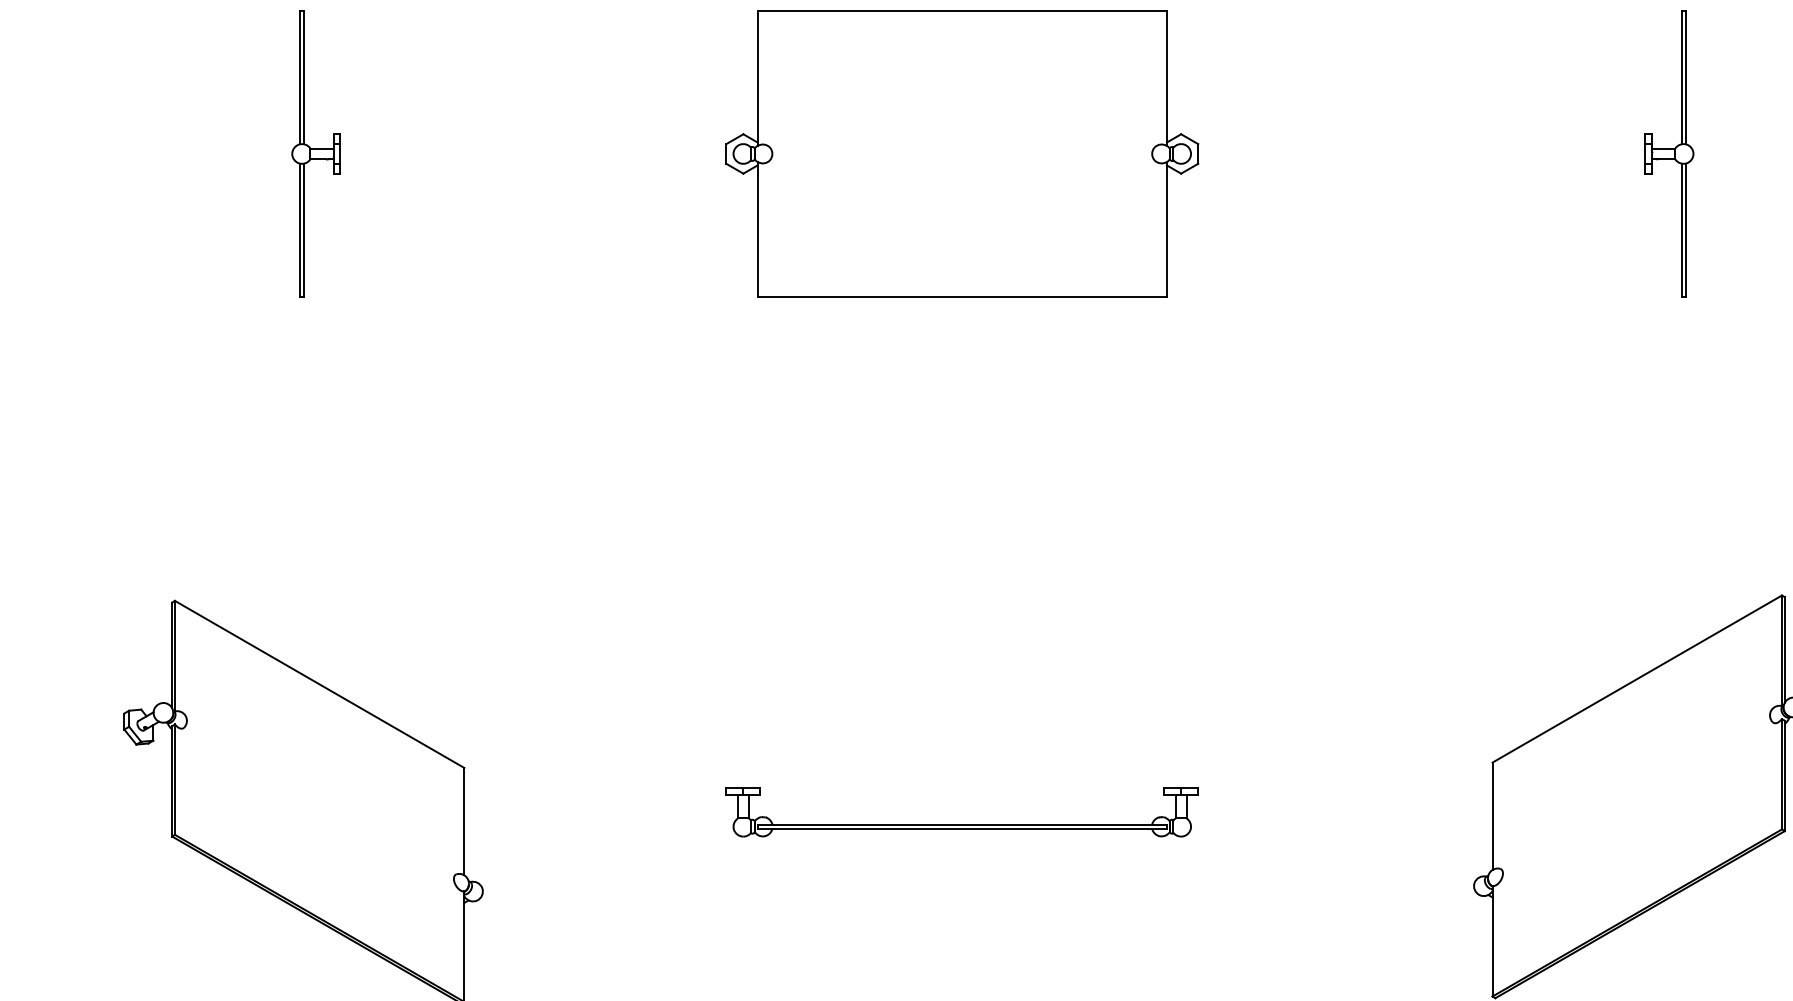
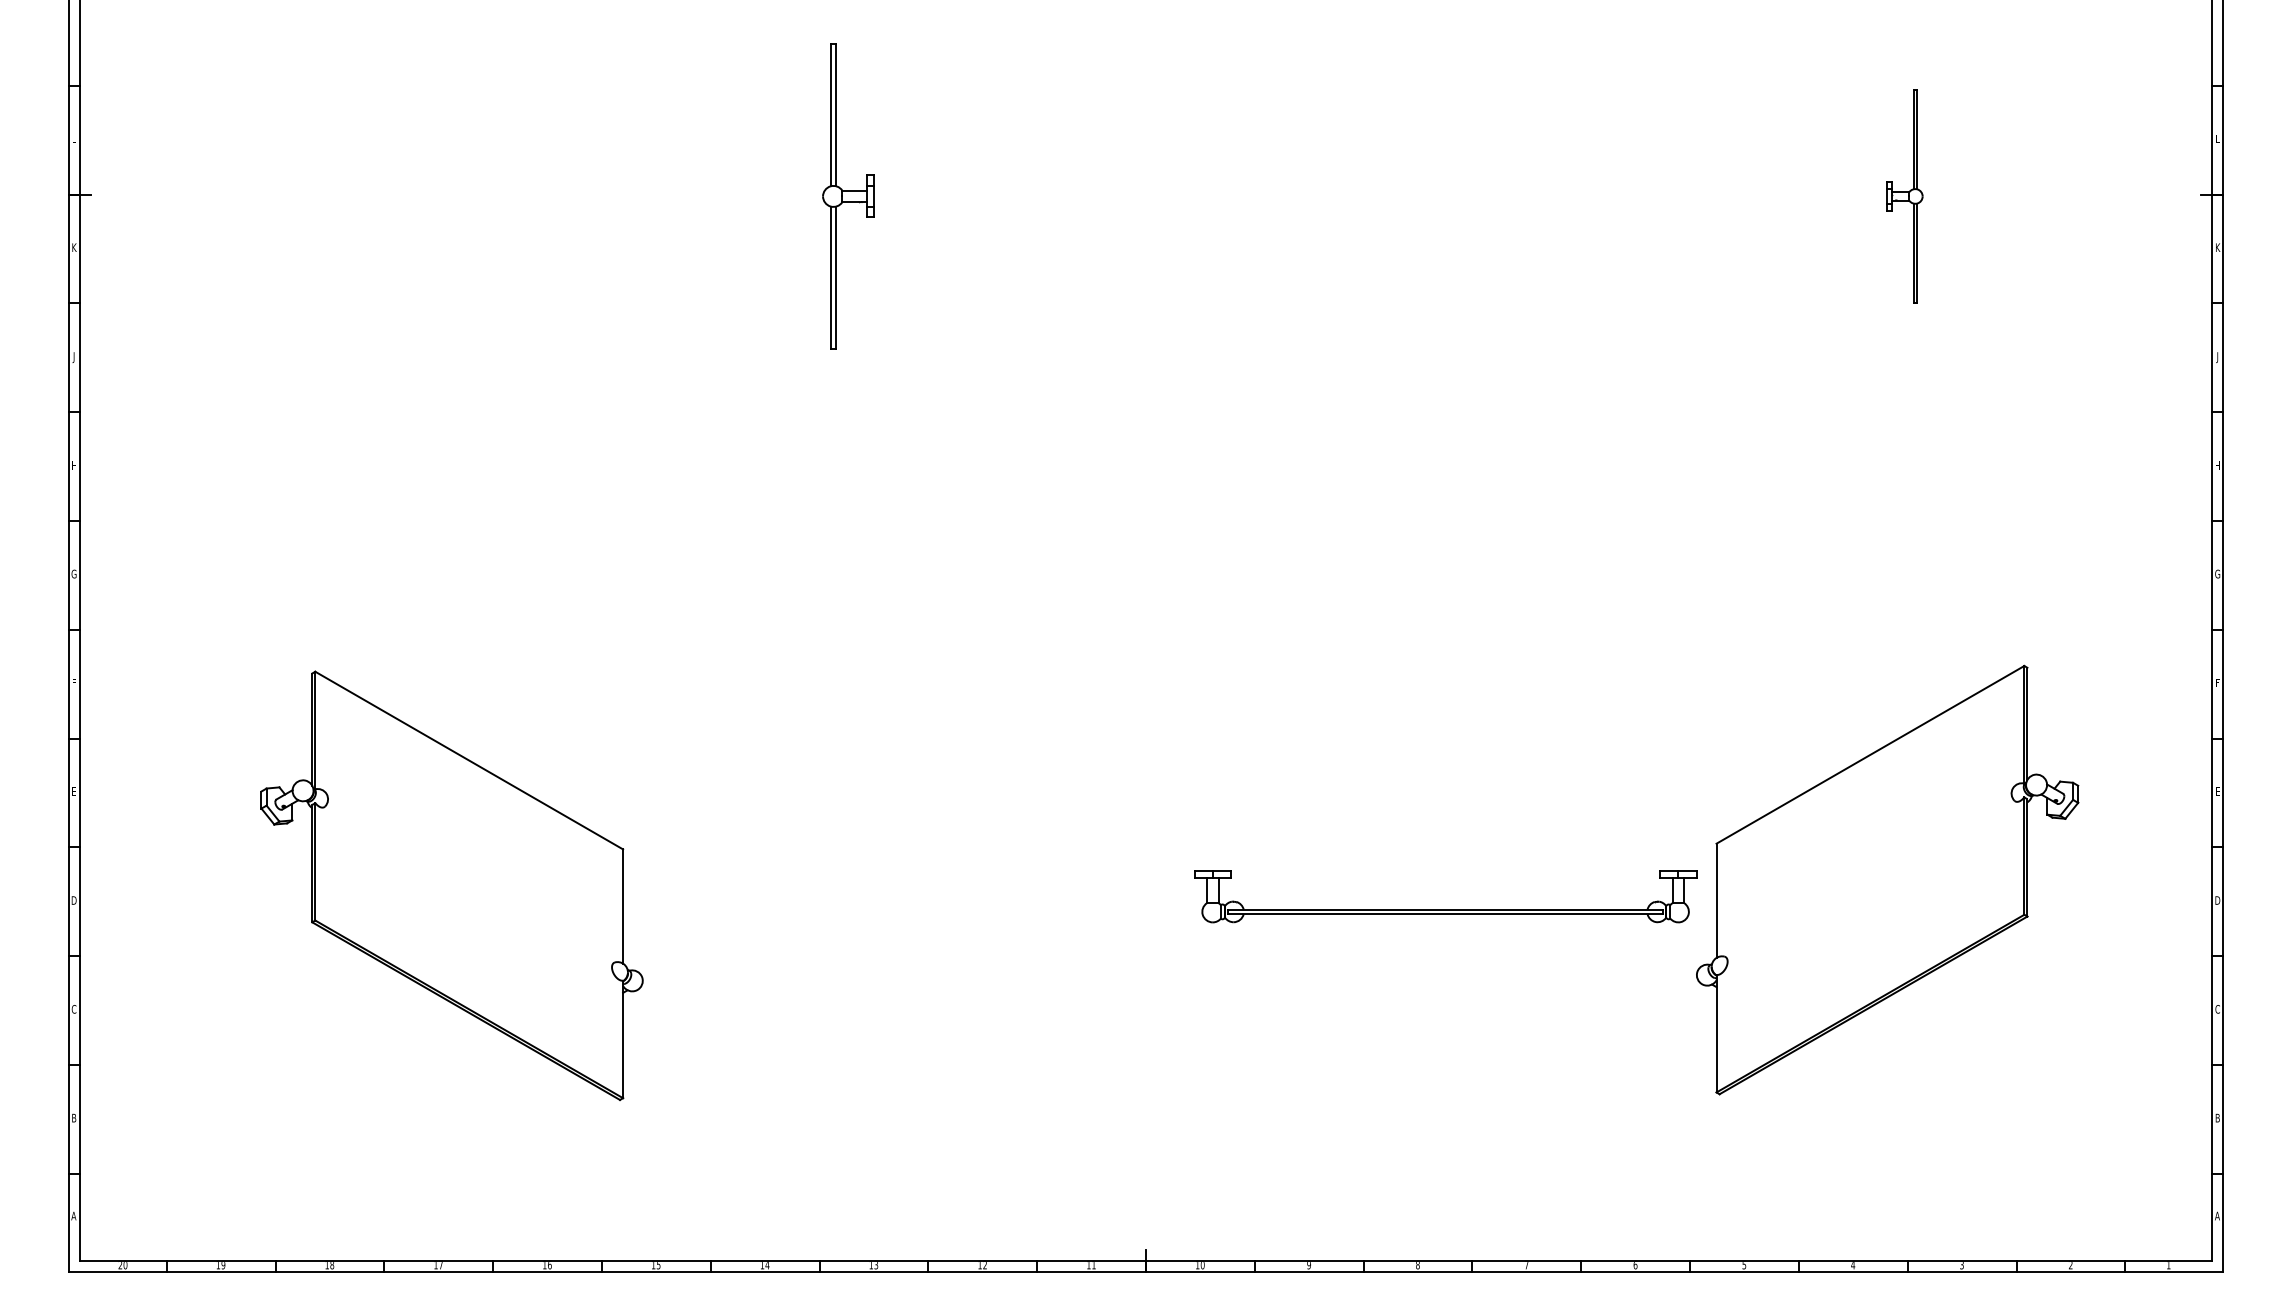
part: (316, 154) -> (848, 196), moved
part: (962, 154) -> (1152, 196), removed
part: (1669, 154) -> (1904, 196), size x0.7
part: (962, 824) -> (1445, 909), moved

